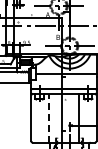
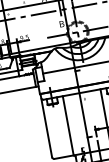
line: (48, 118) -> (68, 125), dashed -> solid

